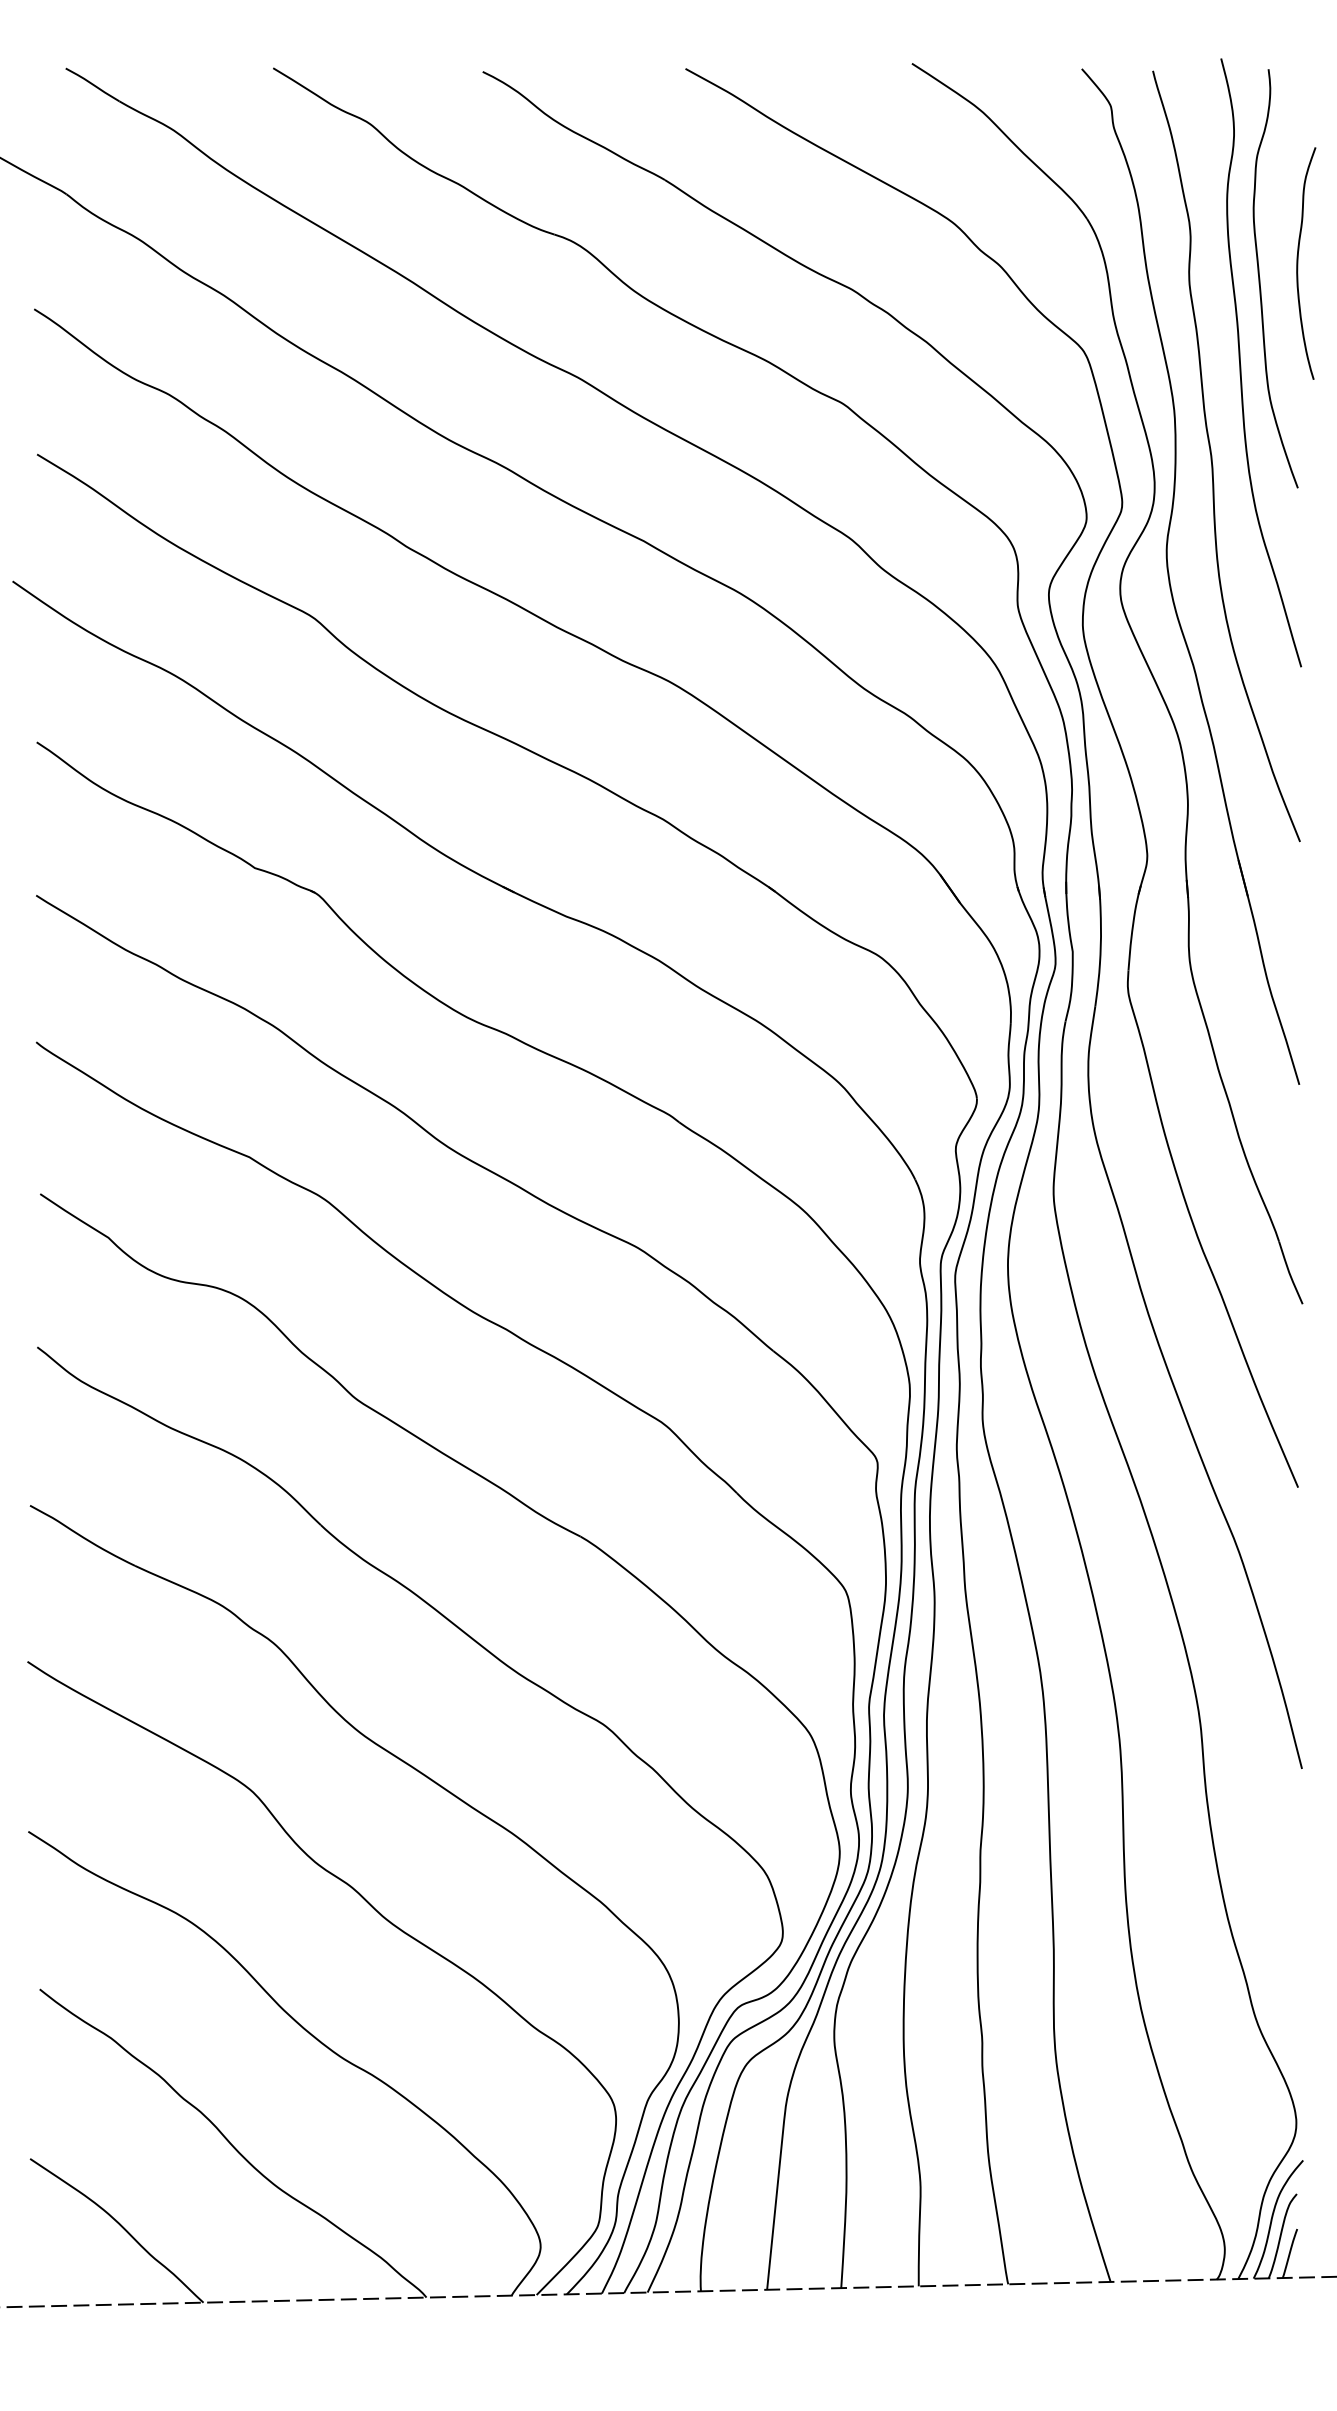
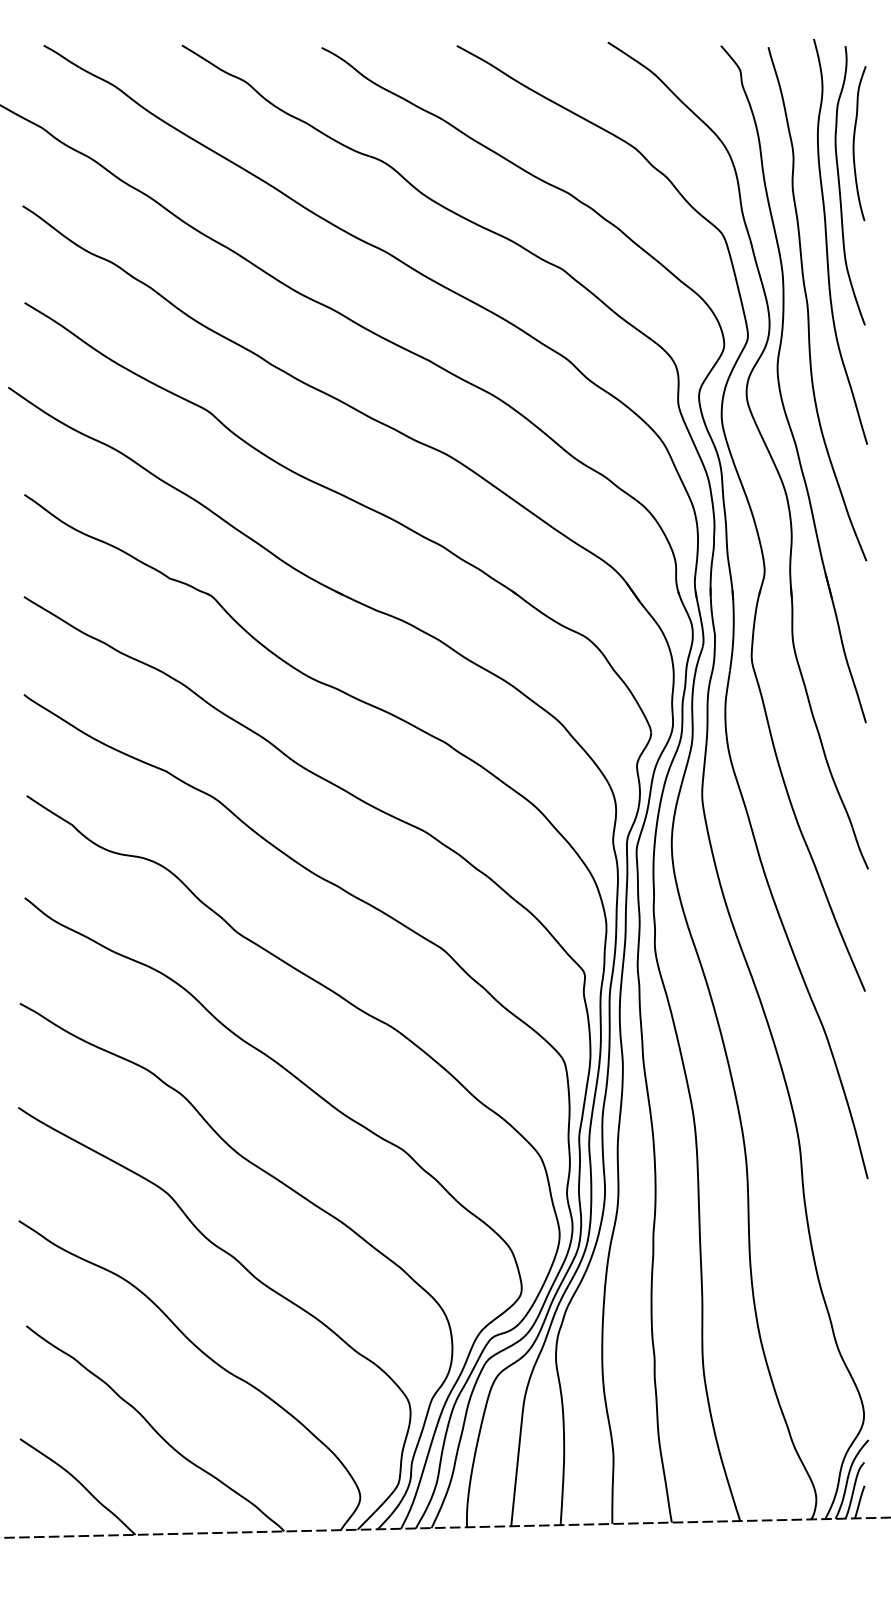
curve: (1298, 263) -> (854, 143), moved

